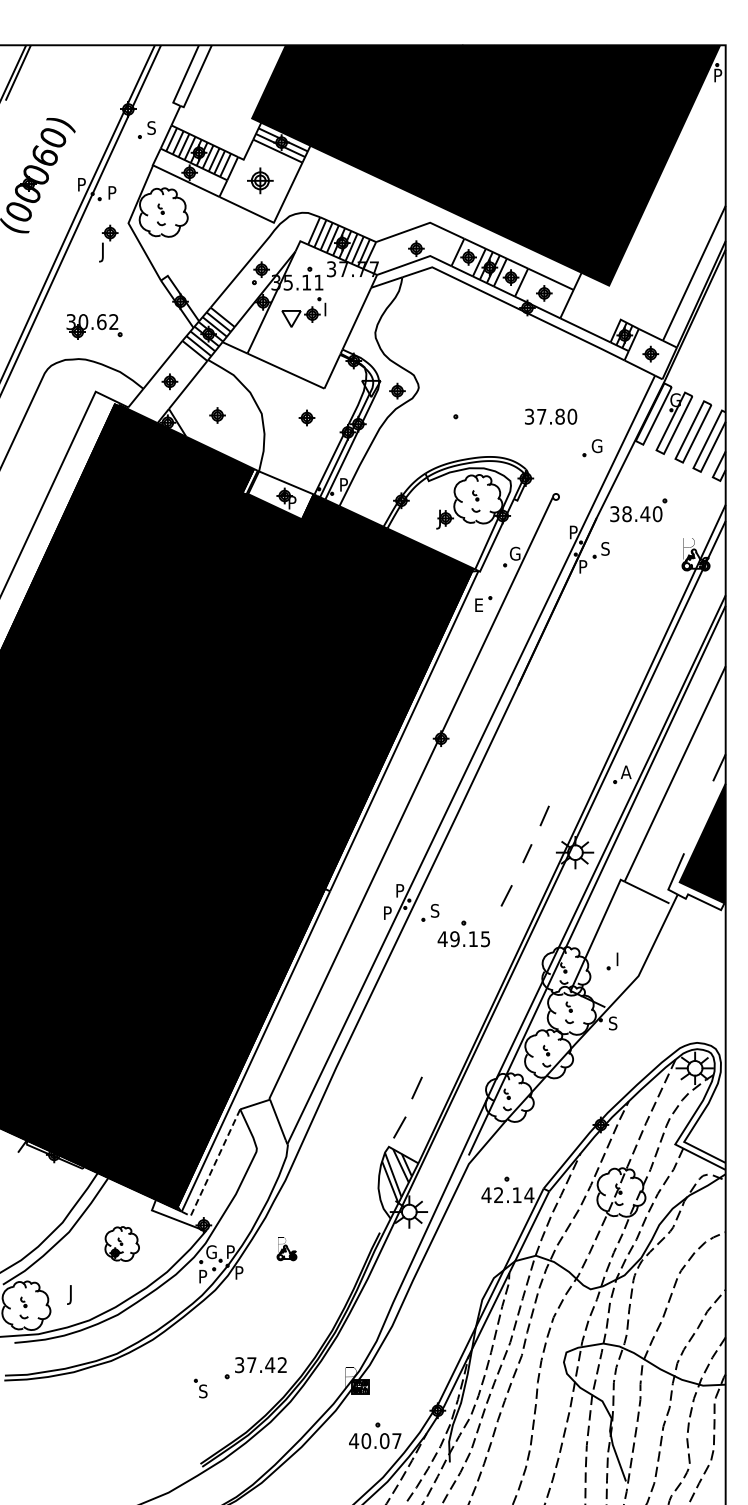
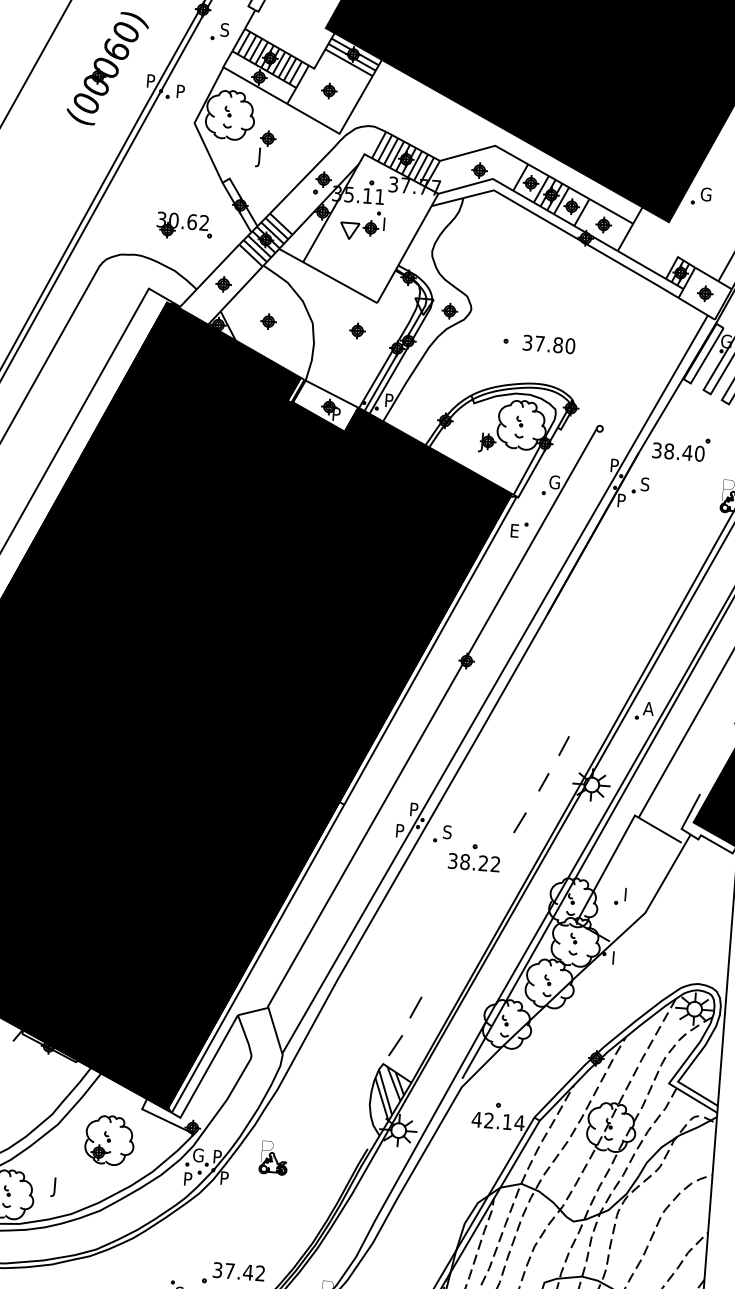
part: (260, 180) -> (329, 90), size x0.62
part: (108, 243) -> (265, 148), moved
part: (94, 326) -> (184, 225), moved
text: (551, 416) -> (549, 344), moved
part: (592, 448) -> (701, 196), moved
text: (463, 939) -> (473, 862), 49.15 -> 38.22
text: (613, 1023) -> (616, 958), S -> I
line: (212, 1168) -> (205, 1072), dashed -> solid
part: (122, 1243) -> (110, 1139), size x1.43
part: (286, 1248) -> (273, 1157), size x1.43

